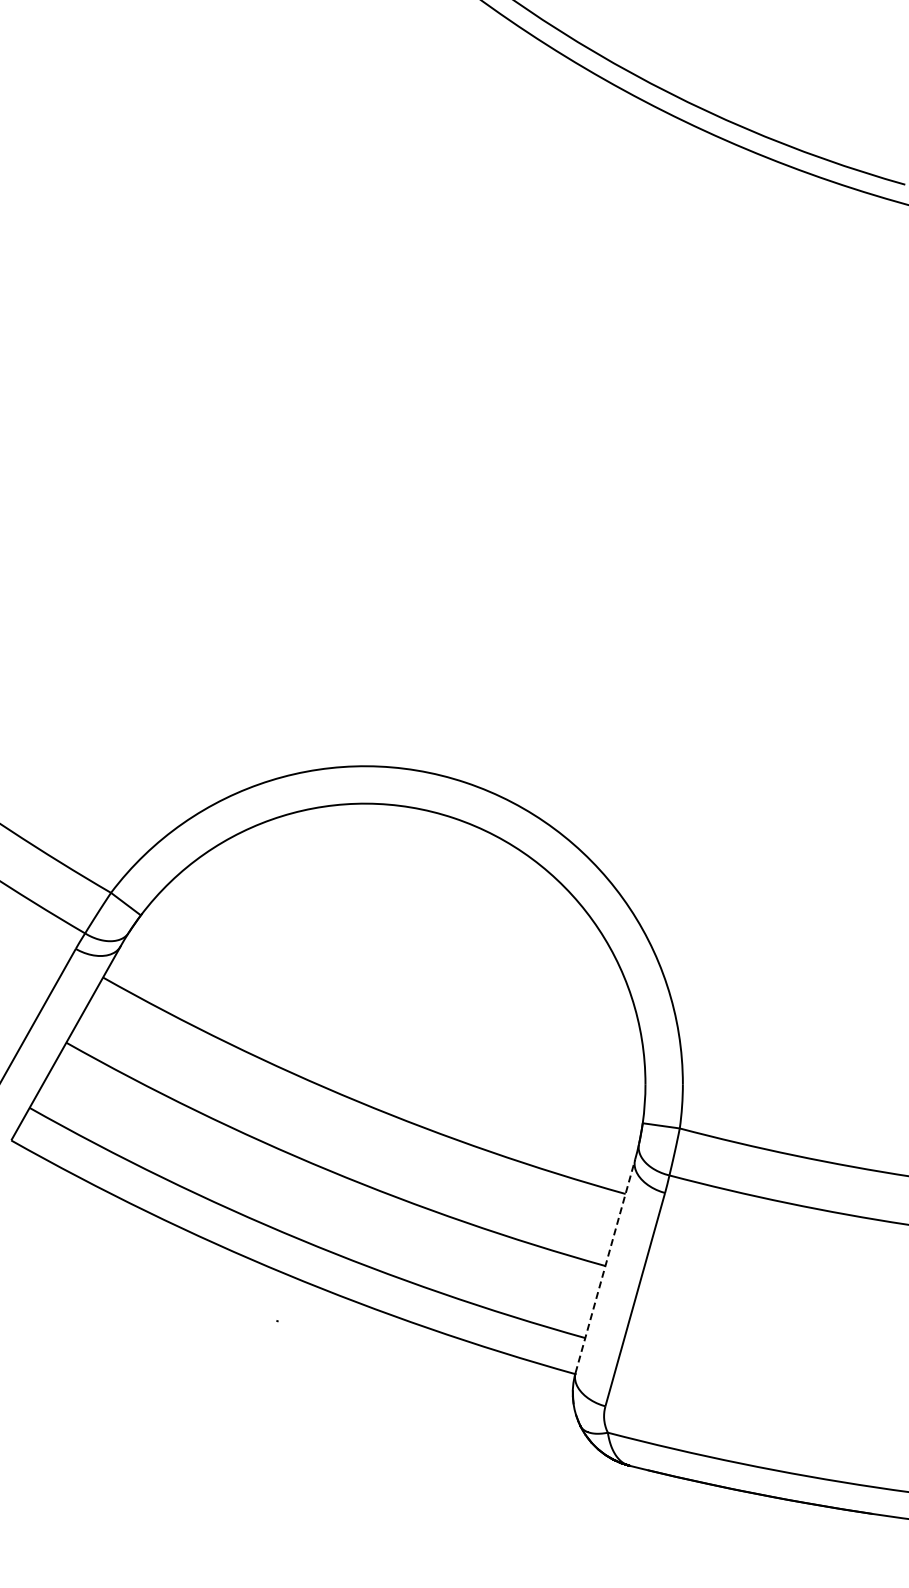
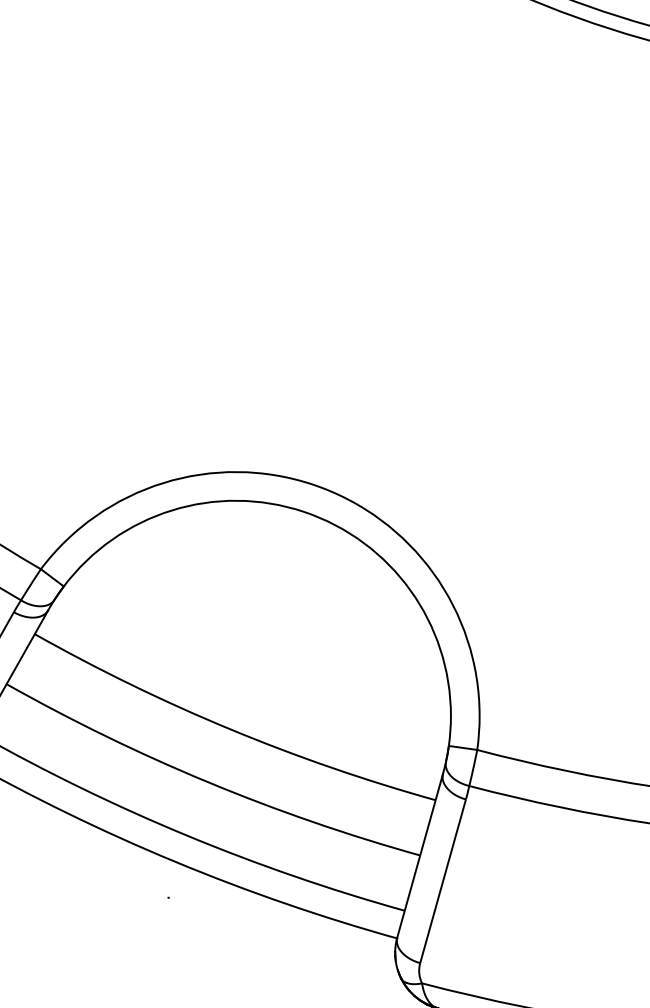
line: (605, 1266) -> (420, 855), dashed -> solid

